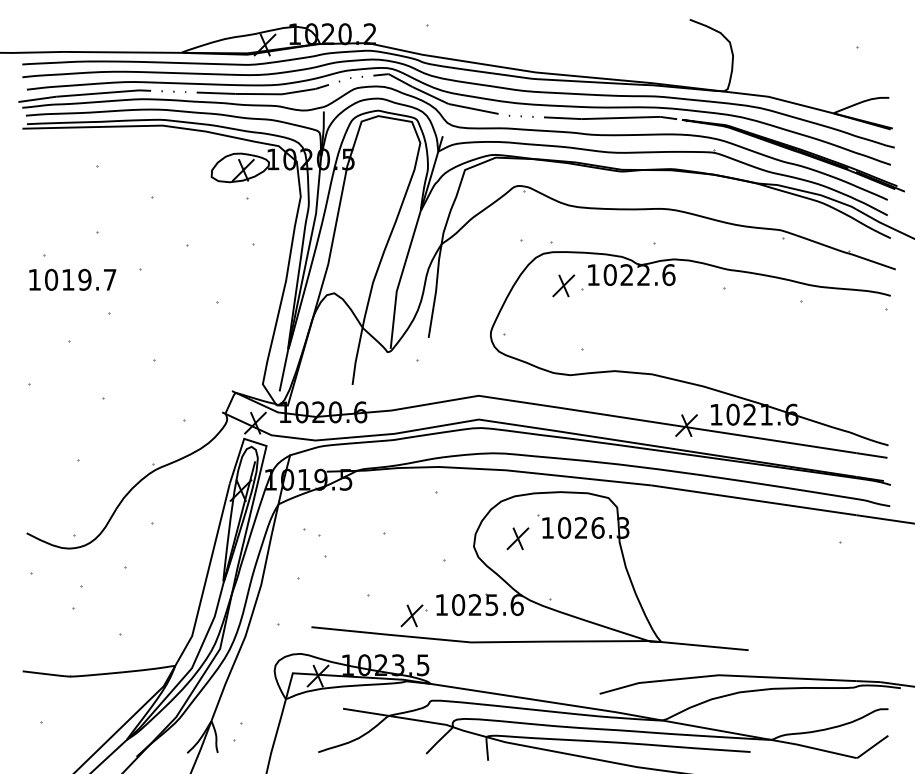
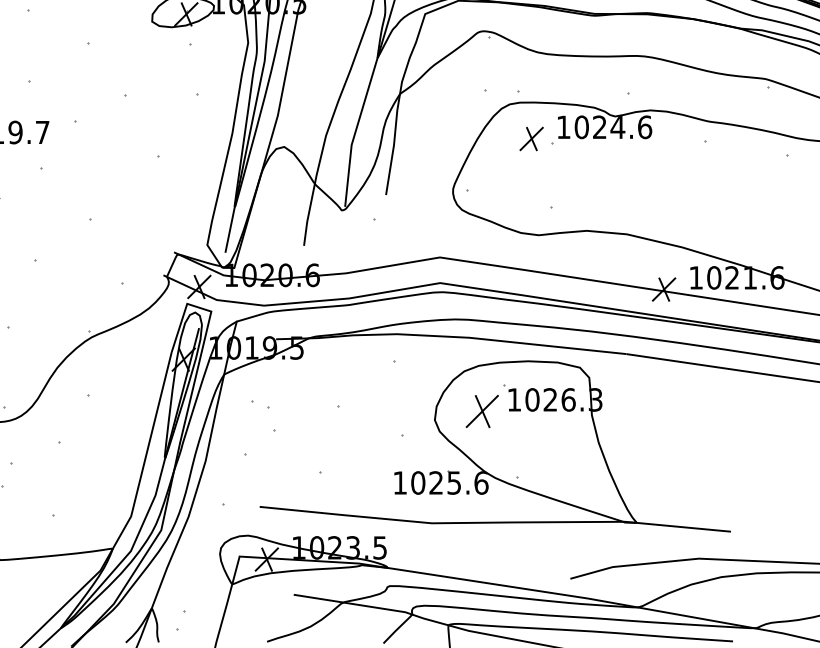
text: (643, 275) -> (617, 127), 1022.6 -> 1024.6
part: (517, 538) -> (481, 411), size x1.4
part: (413, 615) -> (369, 494), removed

